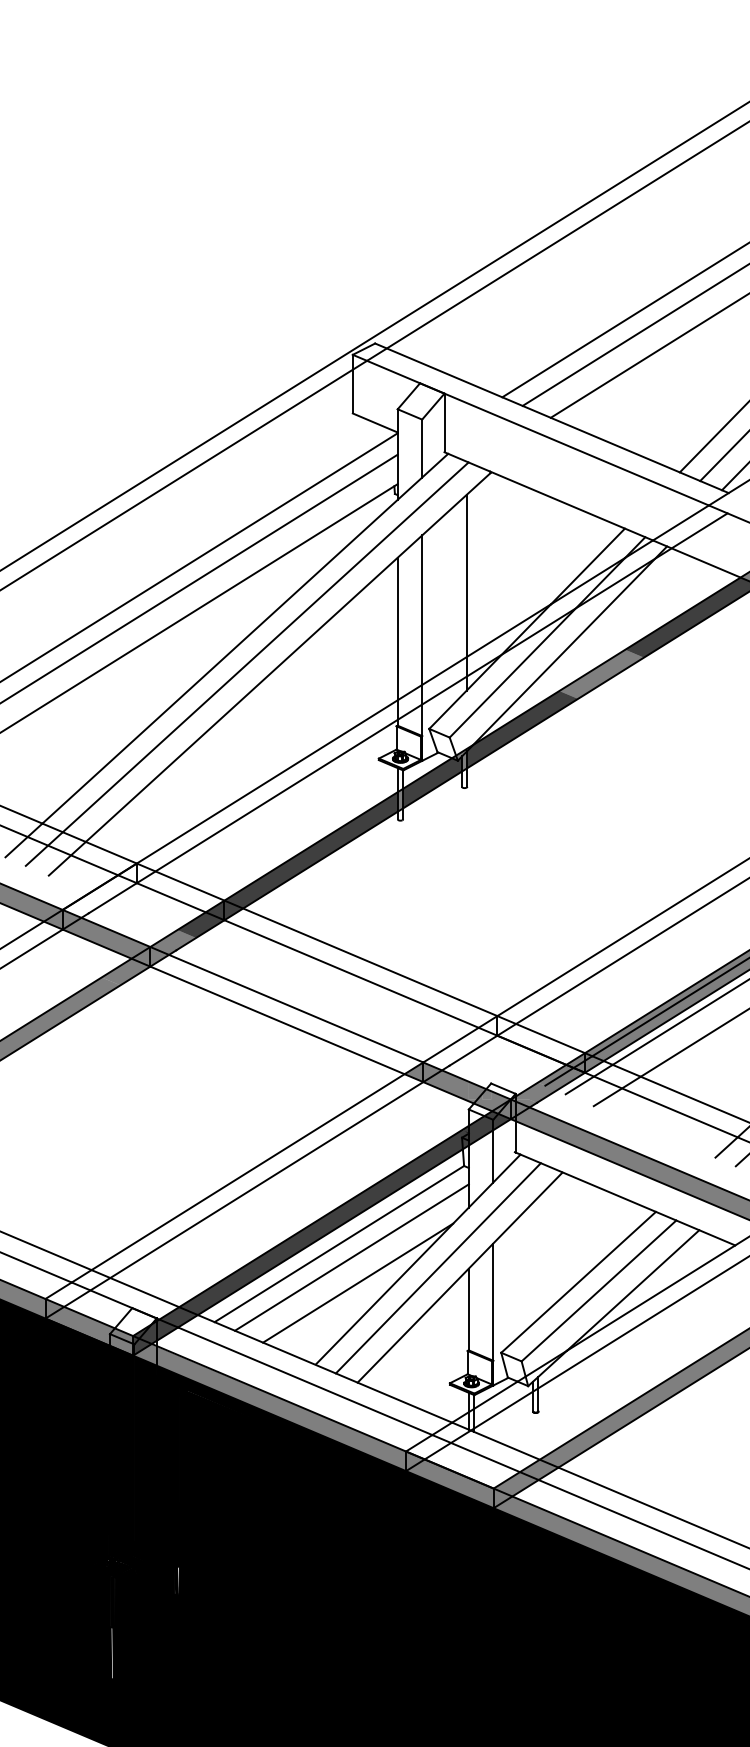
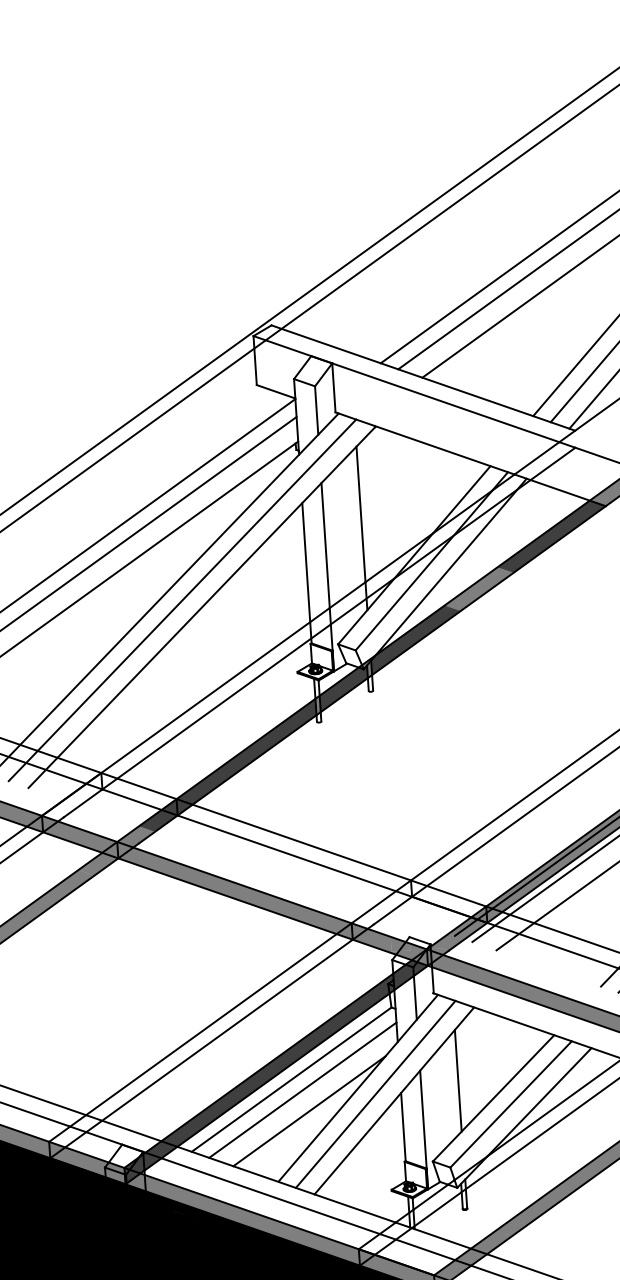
fill: (286, 1014) -> (234, 890), added
line: (537, 1258) -> (457, 1080), added

